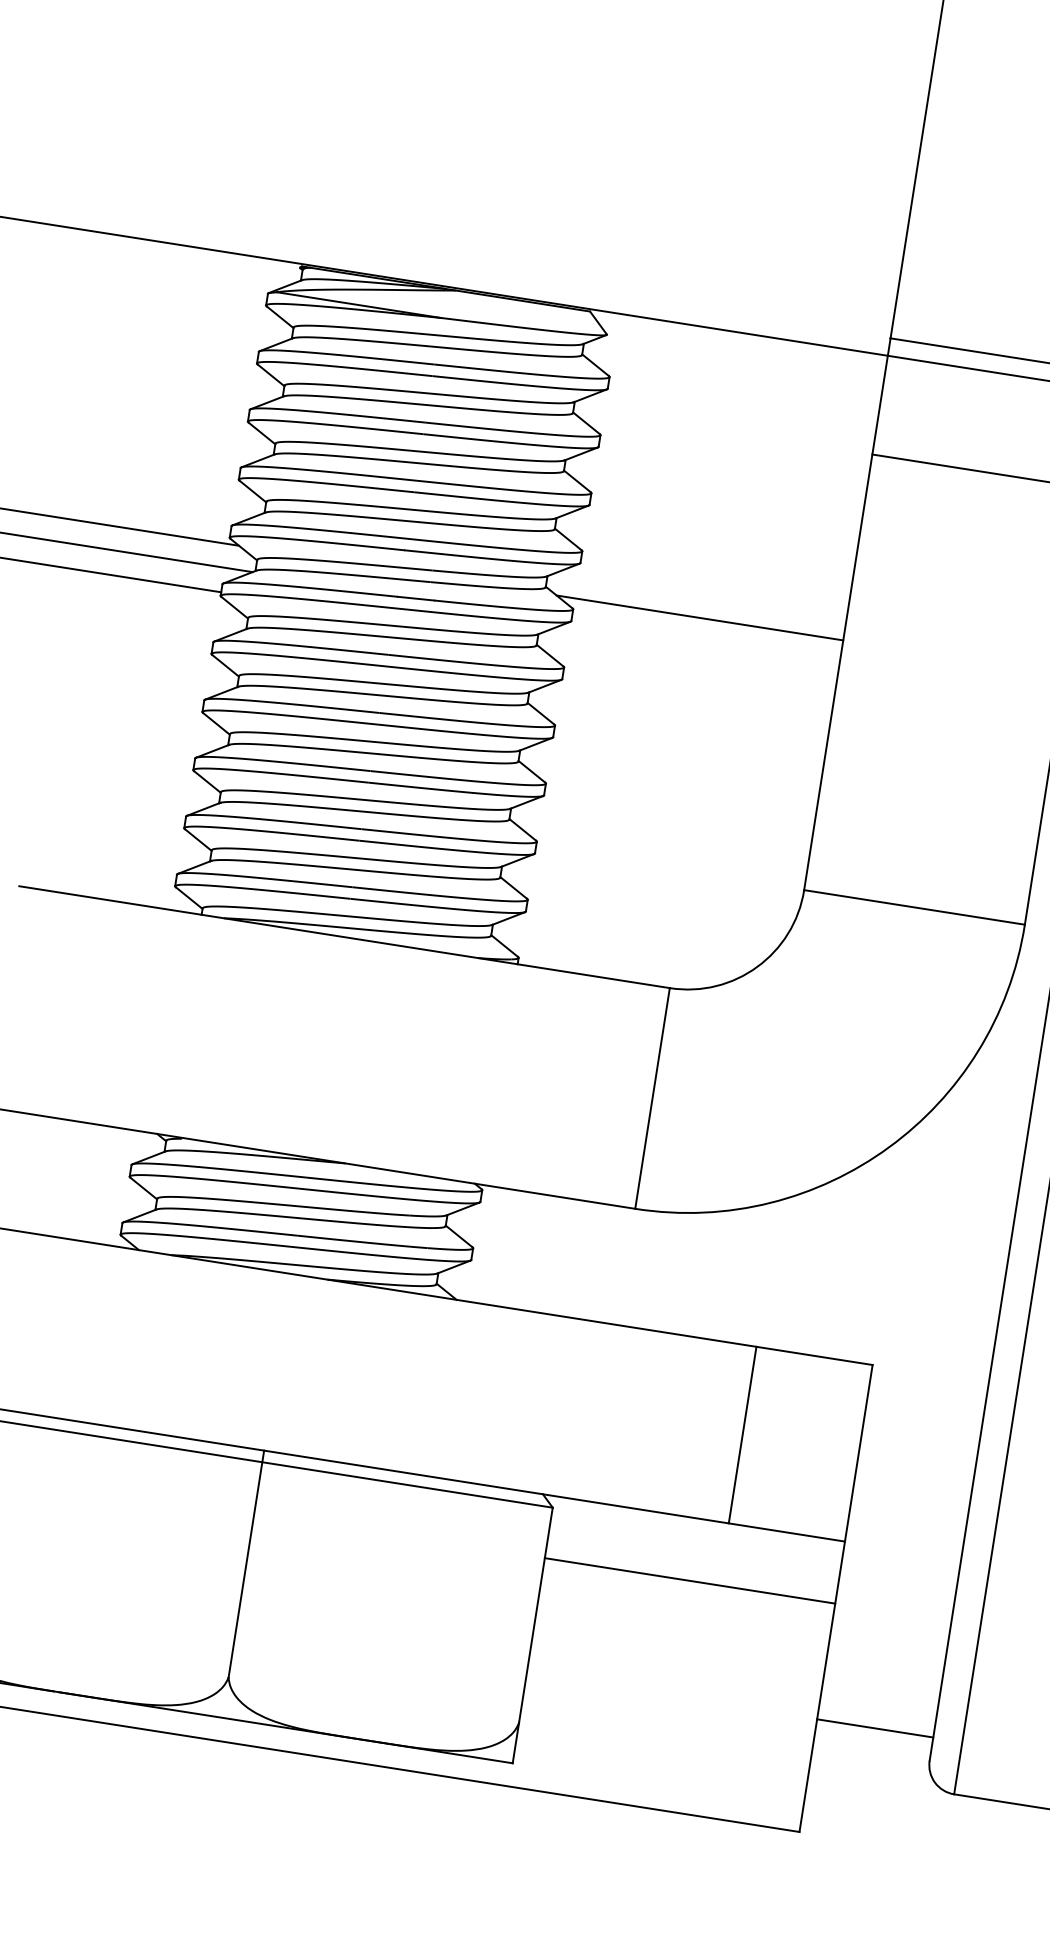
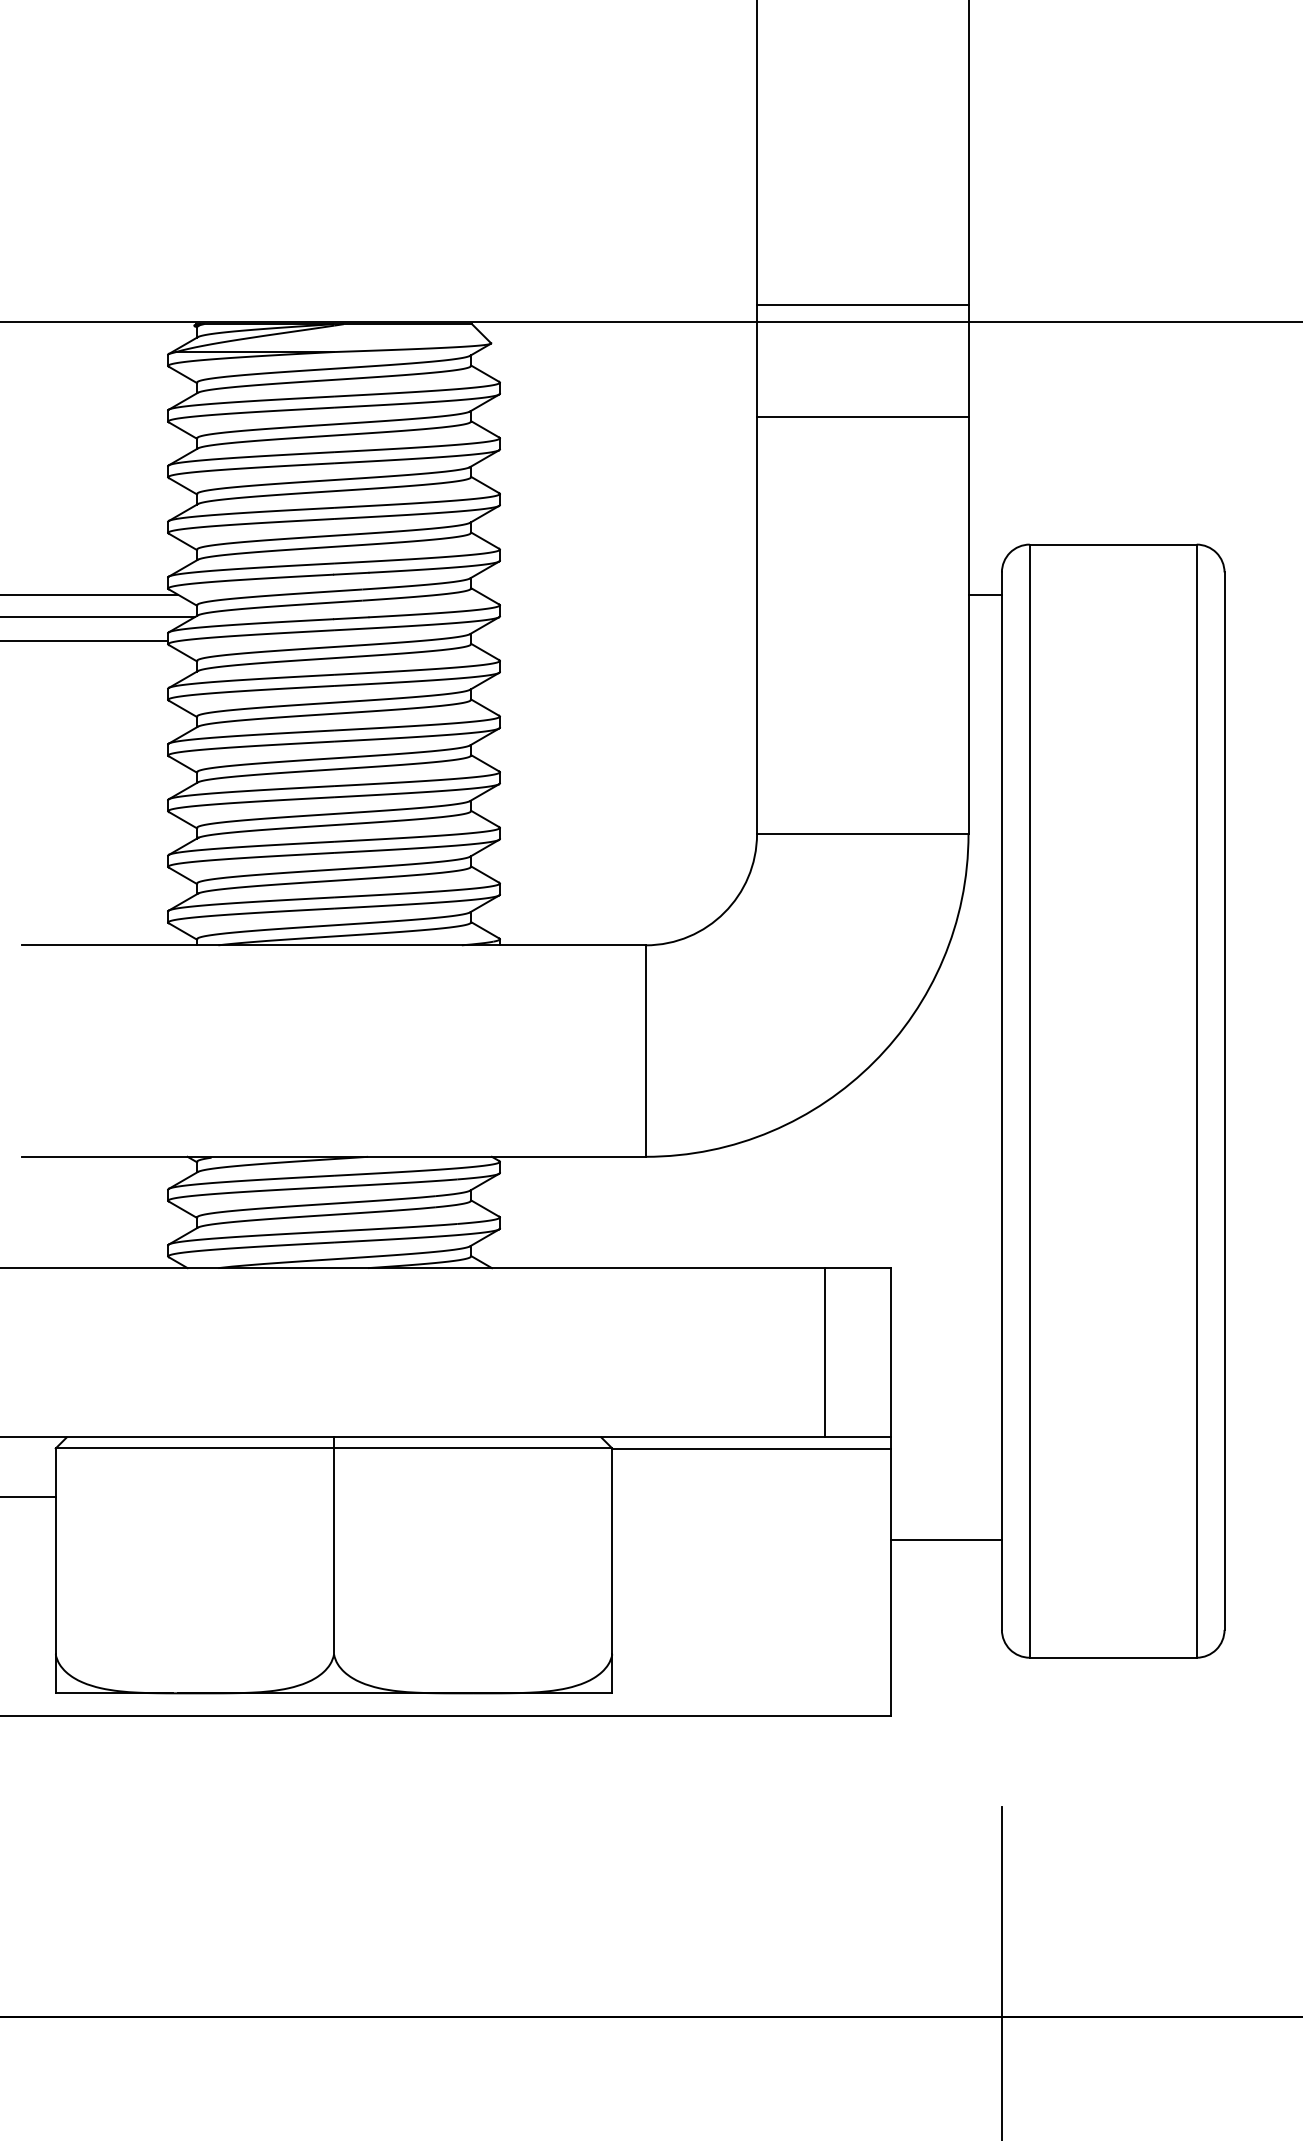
line: (699, 617) -> (619, 594), removed
line: (742, 1434) -> (825, 1352), moved
line: (690, 1580) -> (751, 1448), moved
line: (874, 1728) -> (945, 1539), moved

